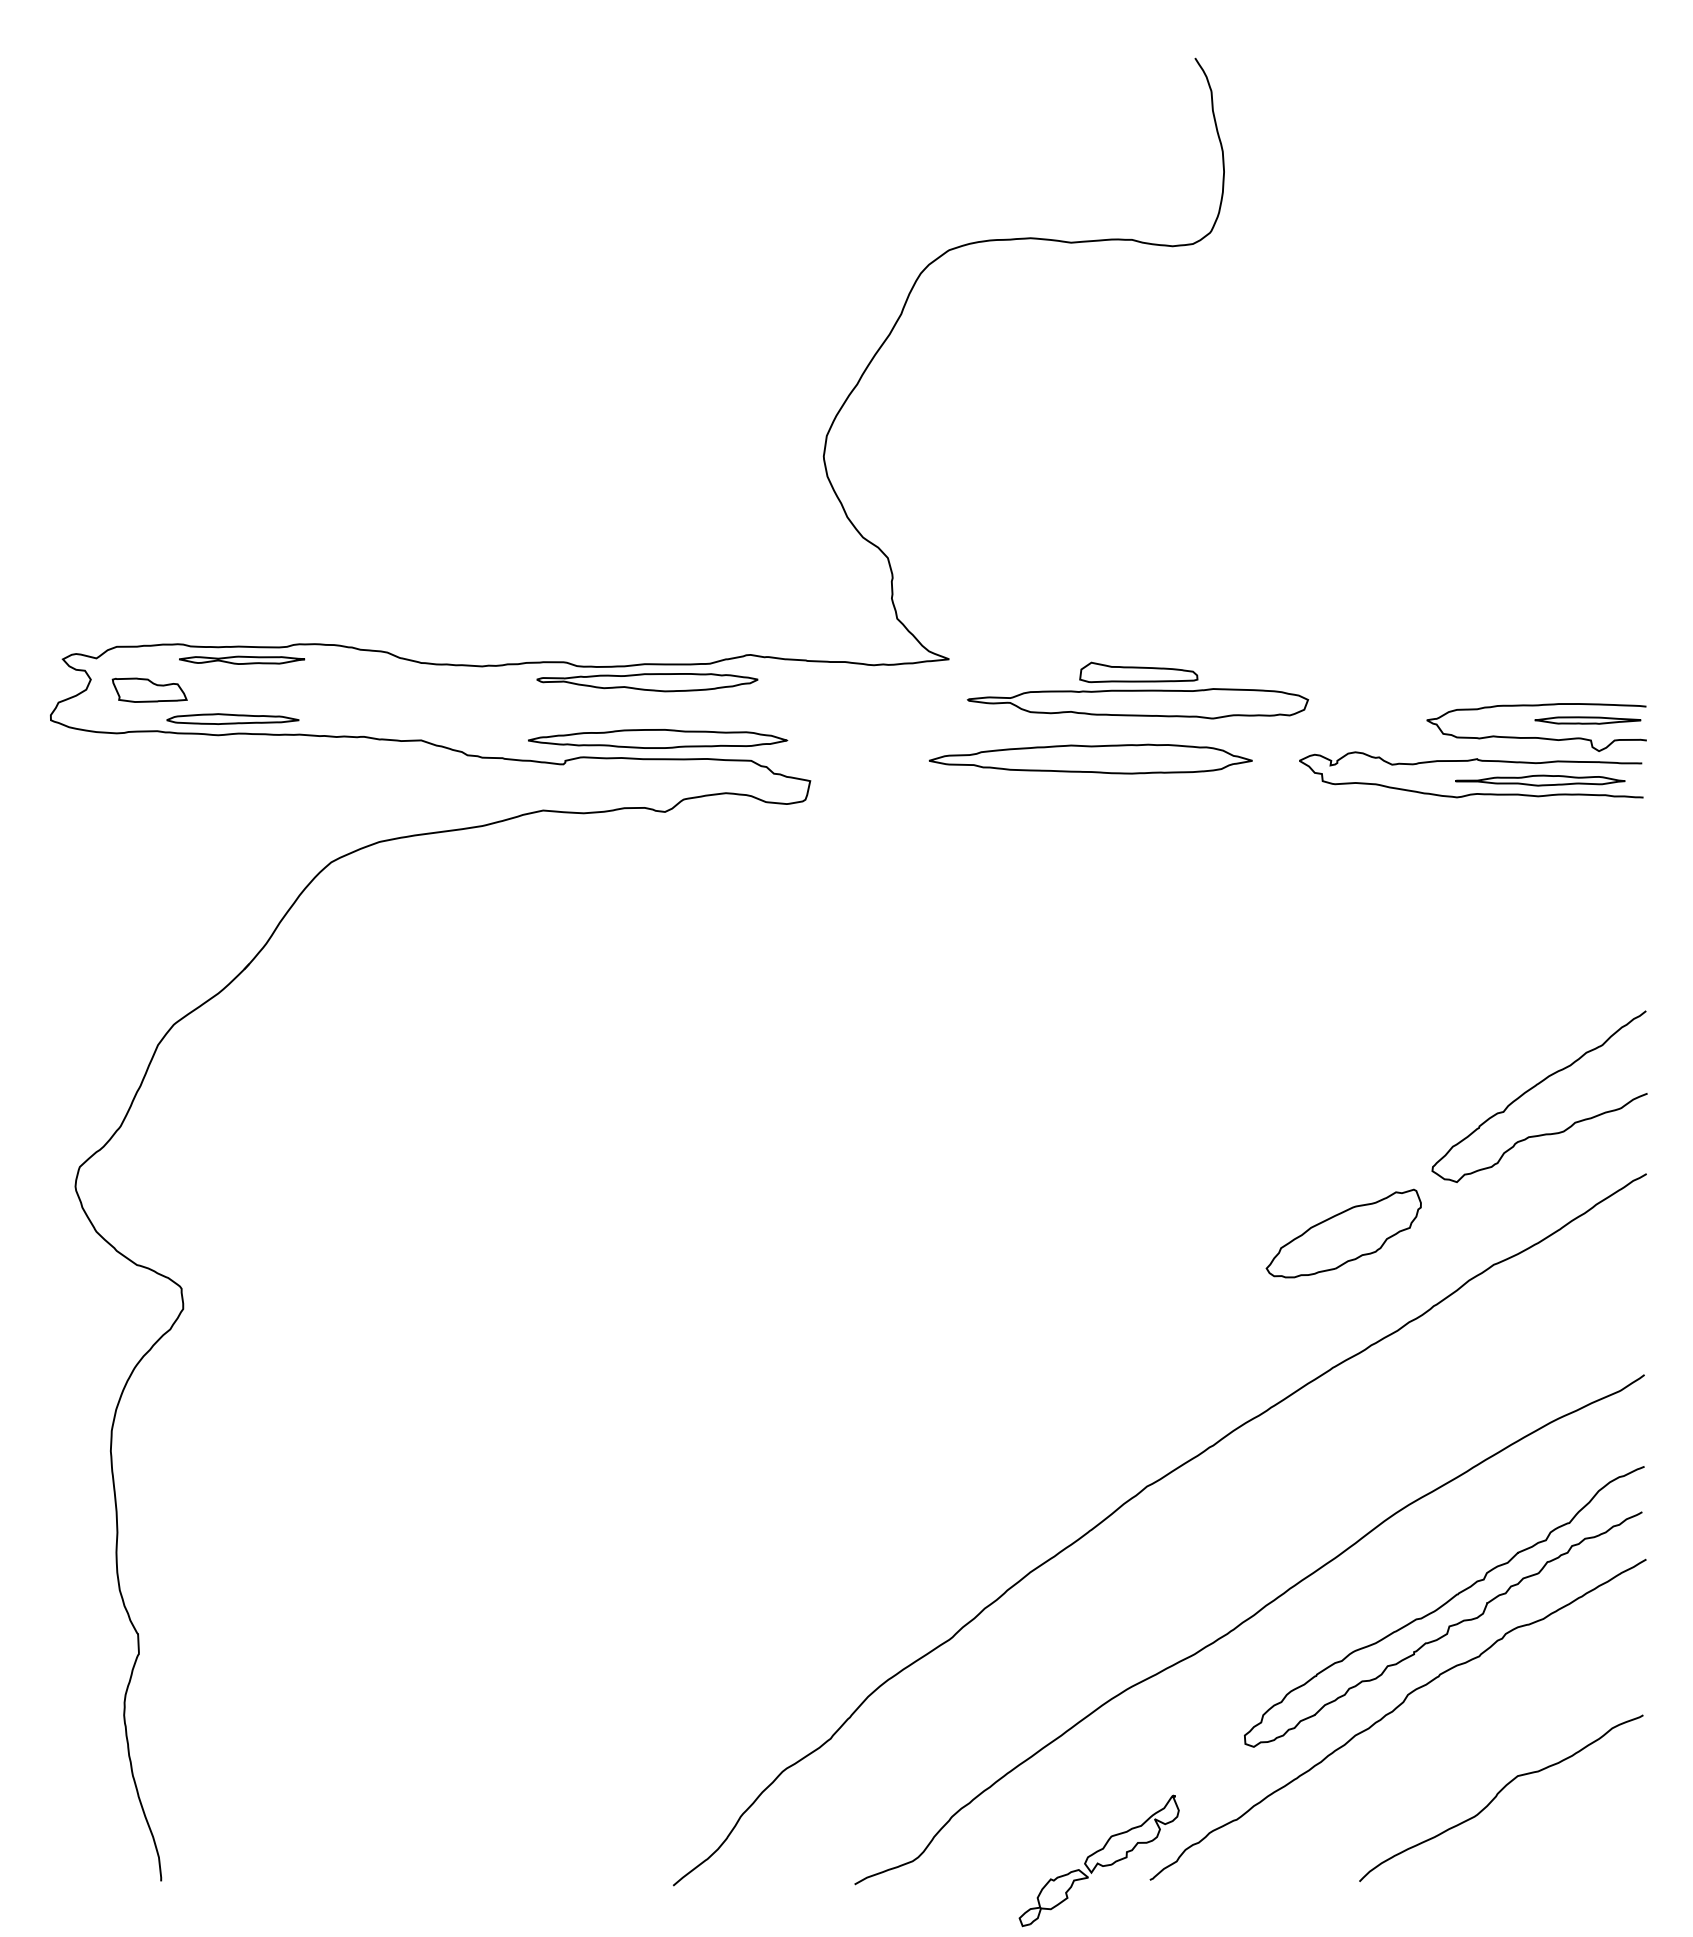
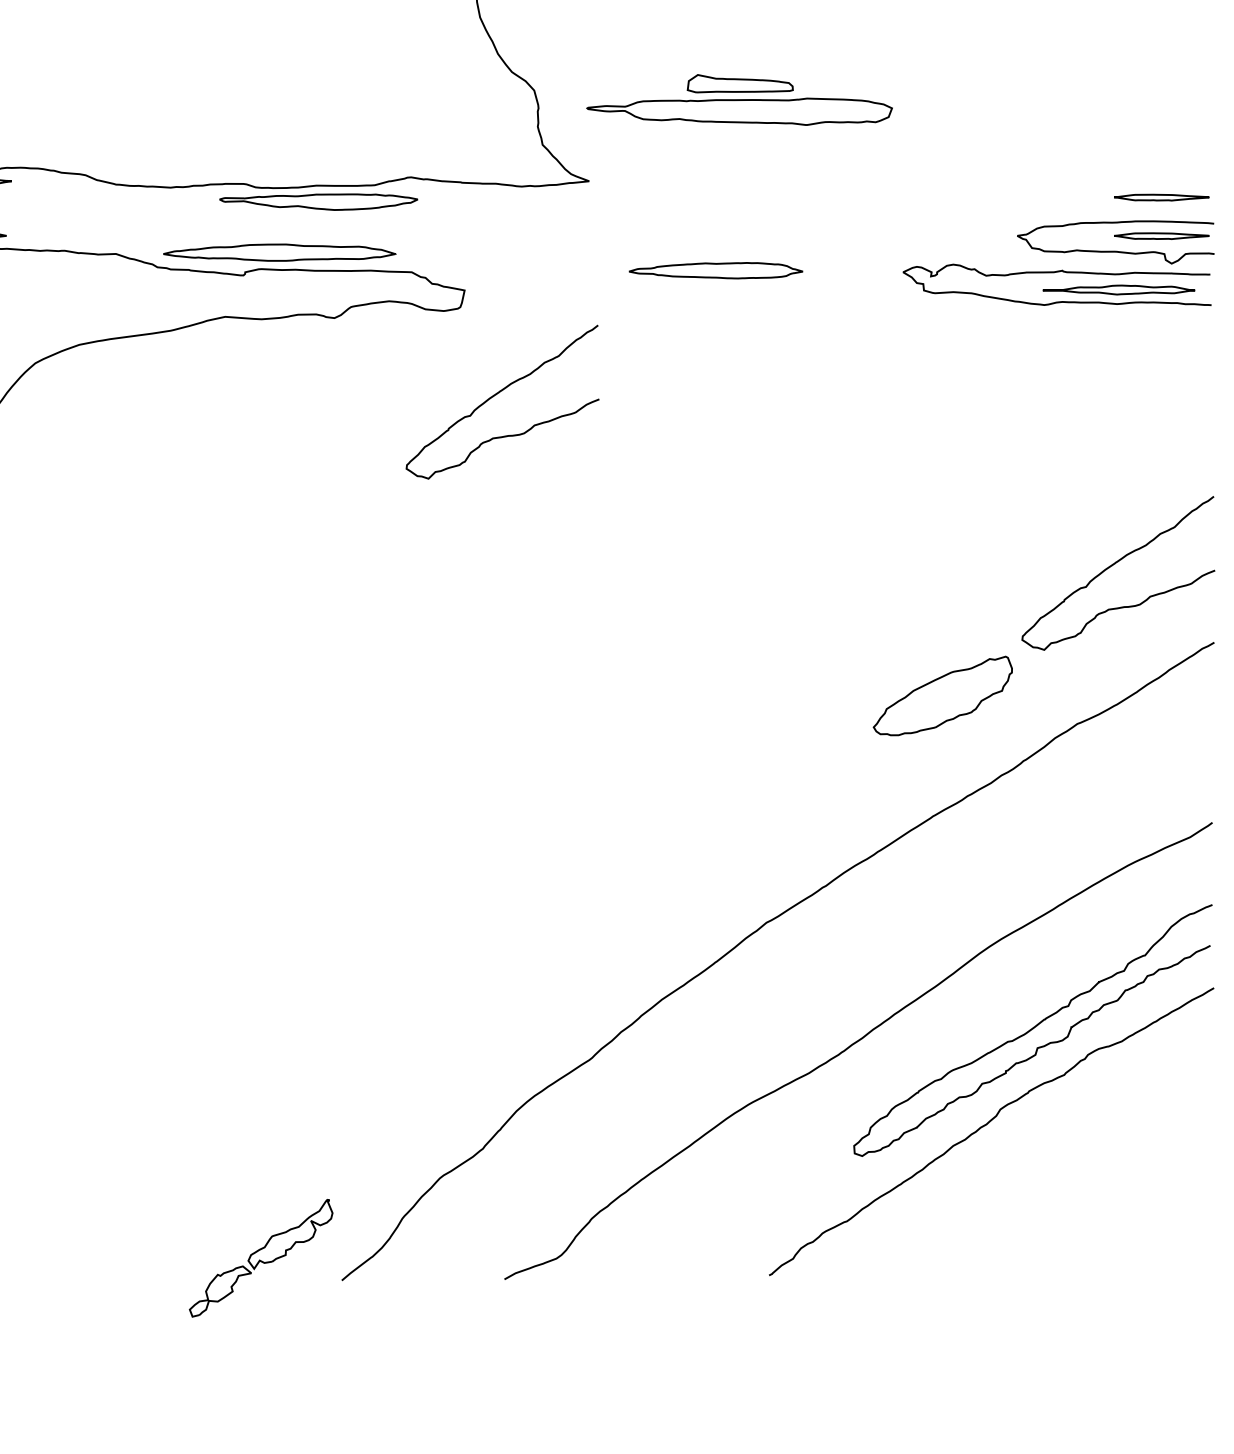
part: (1587, 677) -> (1161, 197), added
part: (1137, 690) -> (739, 99), moved
part: (658, 738) -> (280, 252), moved
part: (1090, 758) -> (715, 270), size x0.6
curve: (846, 897) -> (497, 394), added
curve: (1497, 1796) -> (1080, 1200), removed
part: (1098, 1860) -> (260, 1257), moved

